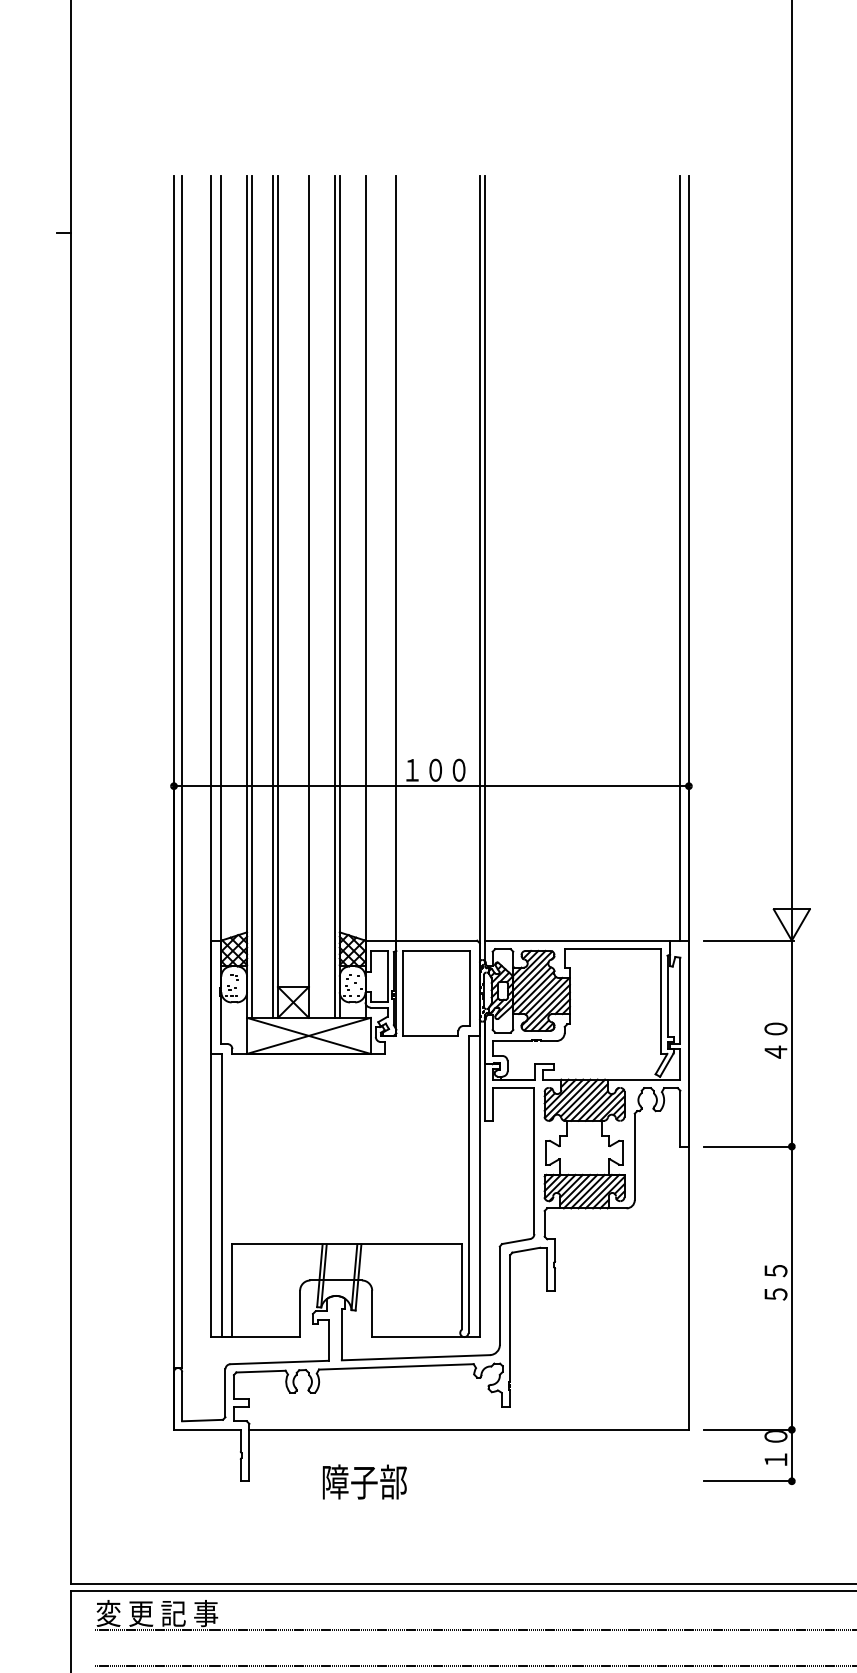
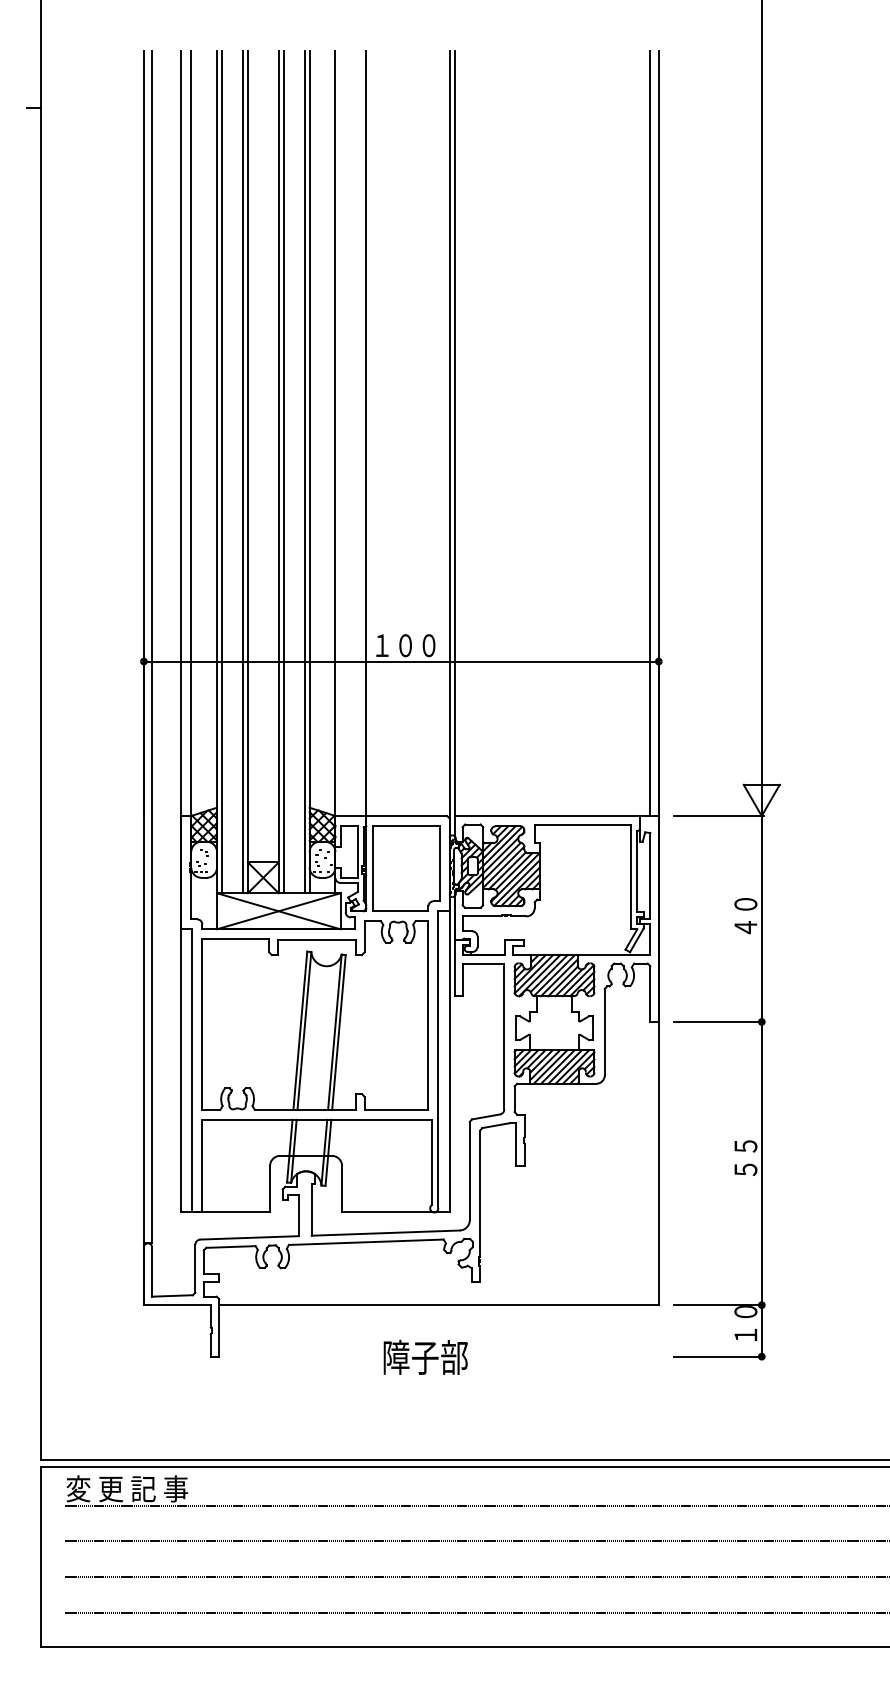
line: (313, 597) -> (283, 472), added
part: (344, 1140) -> (314, 1015), added
text: (364, 1481) -> (425, 1356), moved

